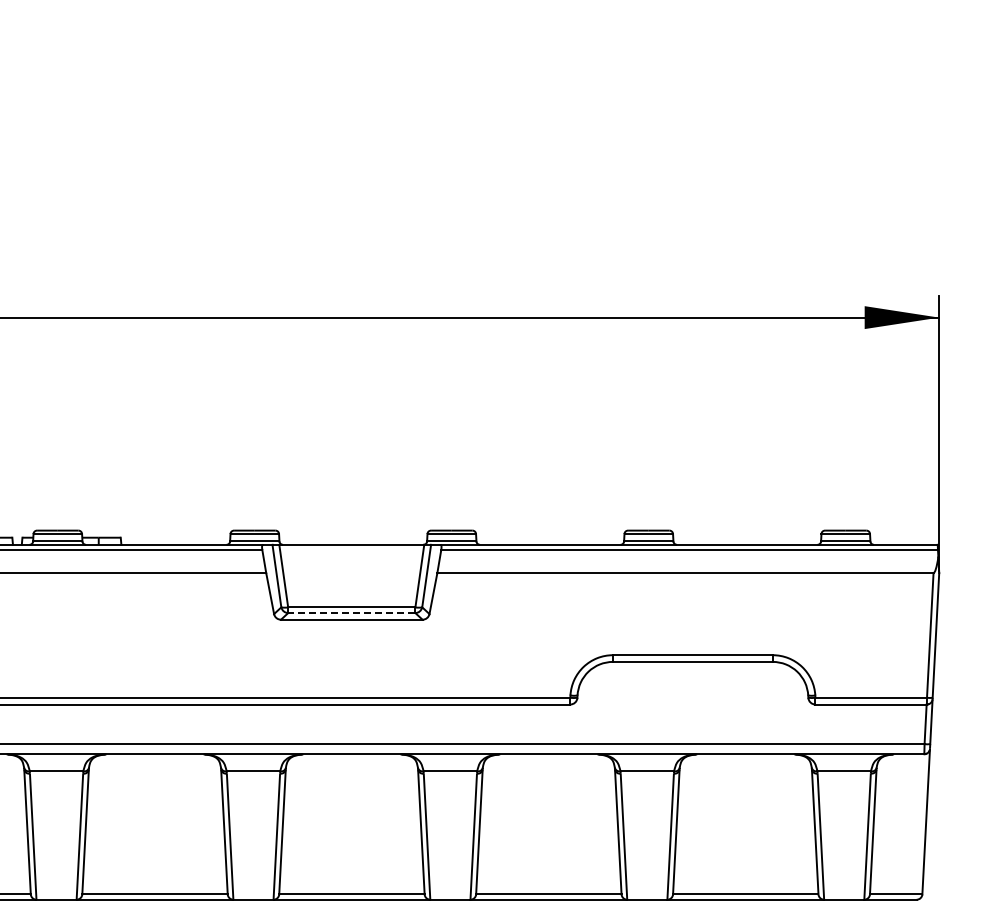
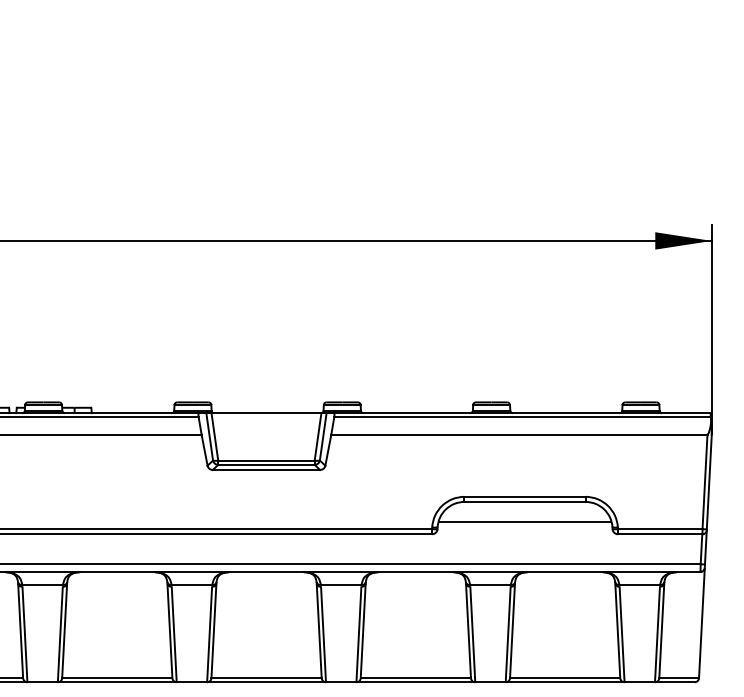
line: (351, 613) -> (266, 465), dashed -> solid
line: (692, 688) -> (524, 522), added

